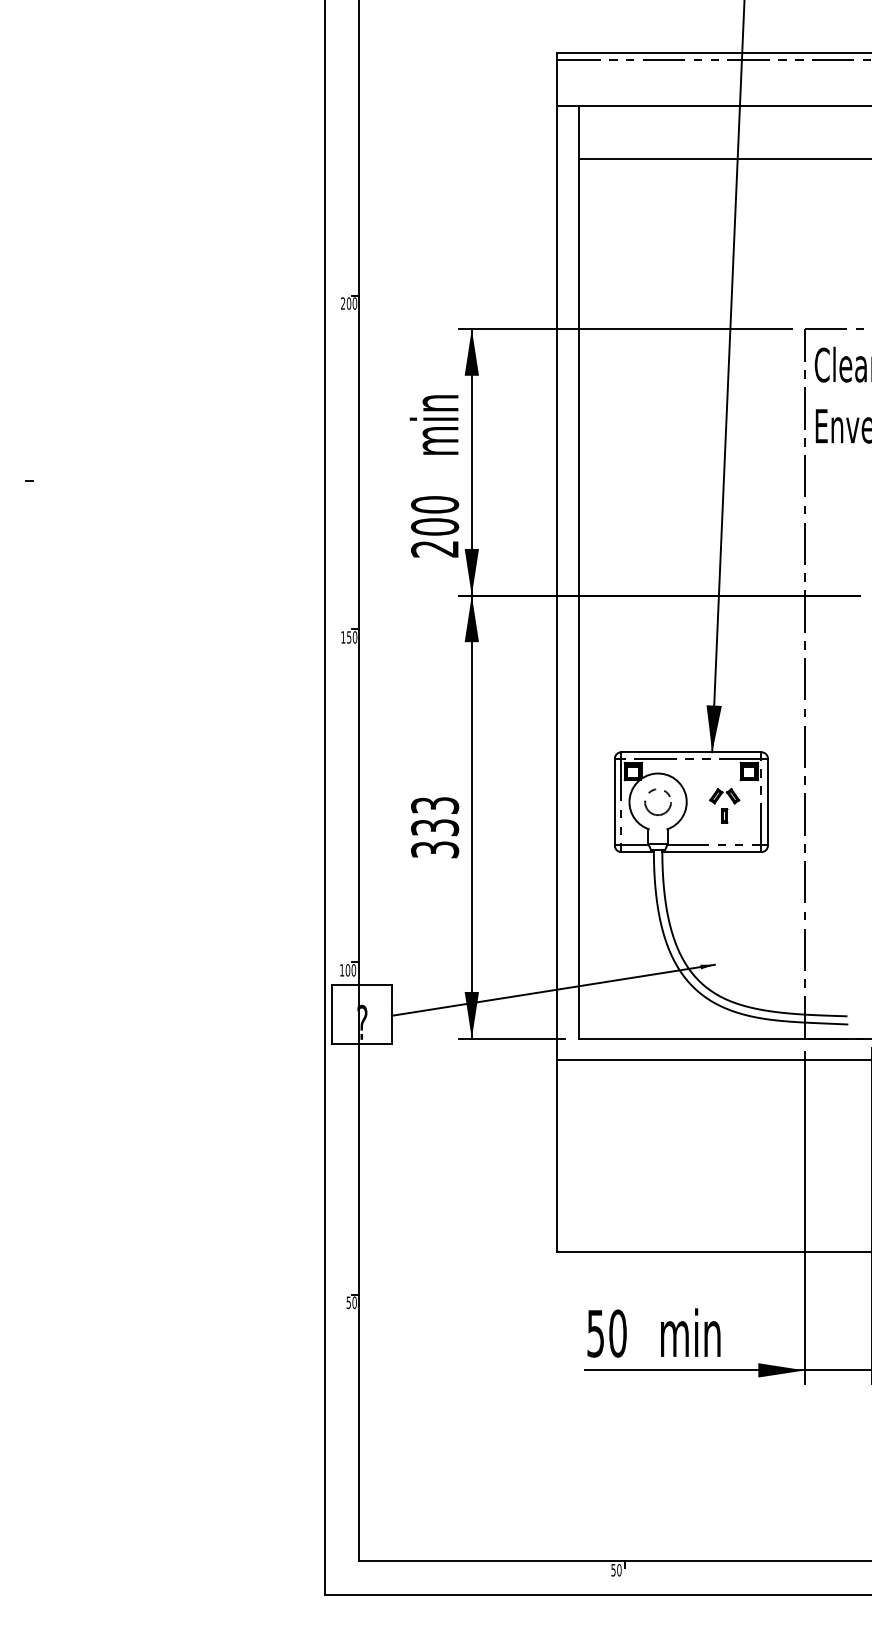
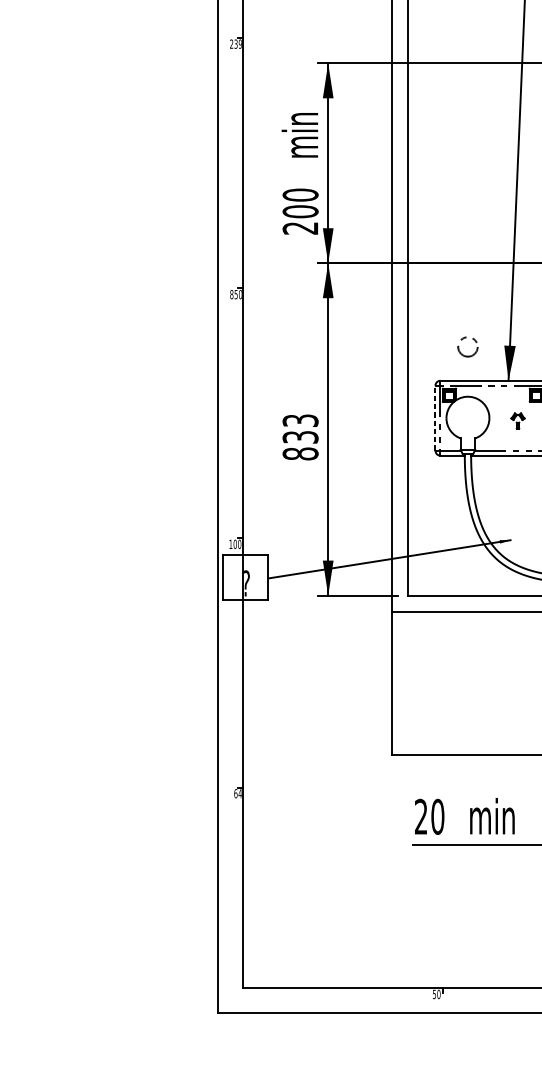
text: (351, 303) -> (237, 44), 200 -> 239
text: (343, 637) -> (231, 294), 150 -> 850
line: (614, 801) -> (435, 417), solid -> dashed
circle: (657, 801) -> (467, 346), moved
part: (724, 805) -> (517, 420), size x0.6
text: (435, 849) -> (300, 453), 333 -> 833
text: (351, 1302) -> (237, 793), 50 -> 64
text: (595, 1333) -> (420, 816), 50 -> 20

